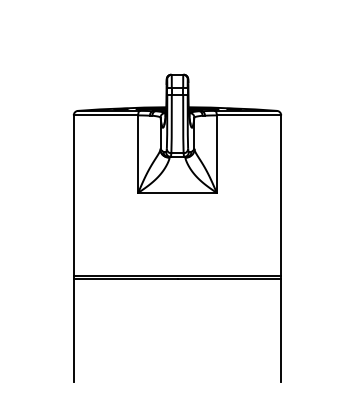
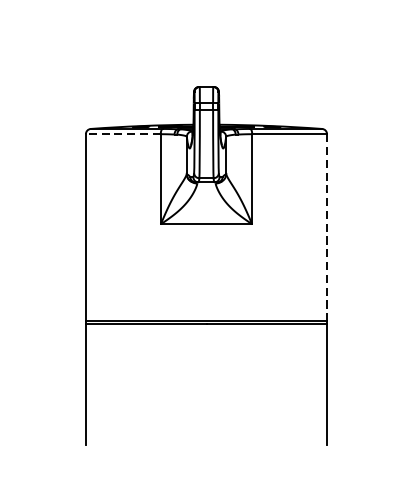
line: (105, 115) -> (122, 134), solid -> dashed
line: (281, 195) -> (327, 227), solid -> dashed

